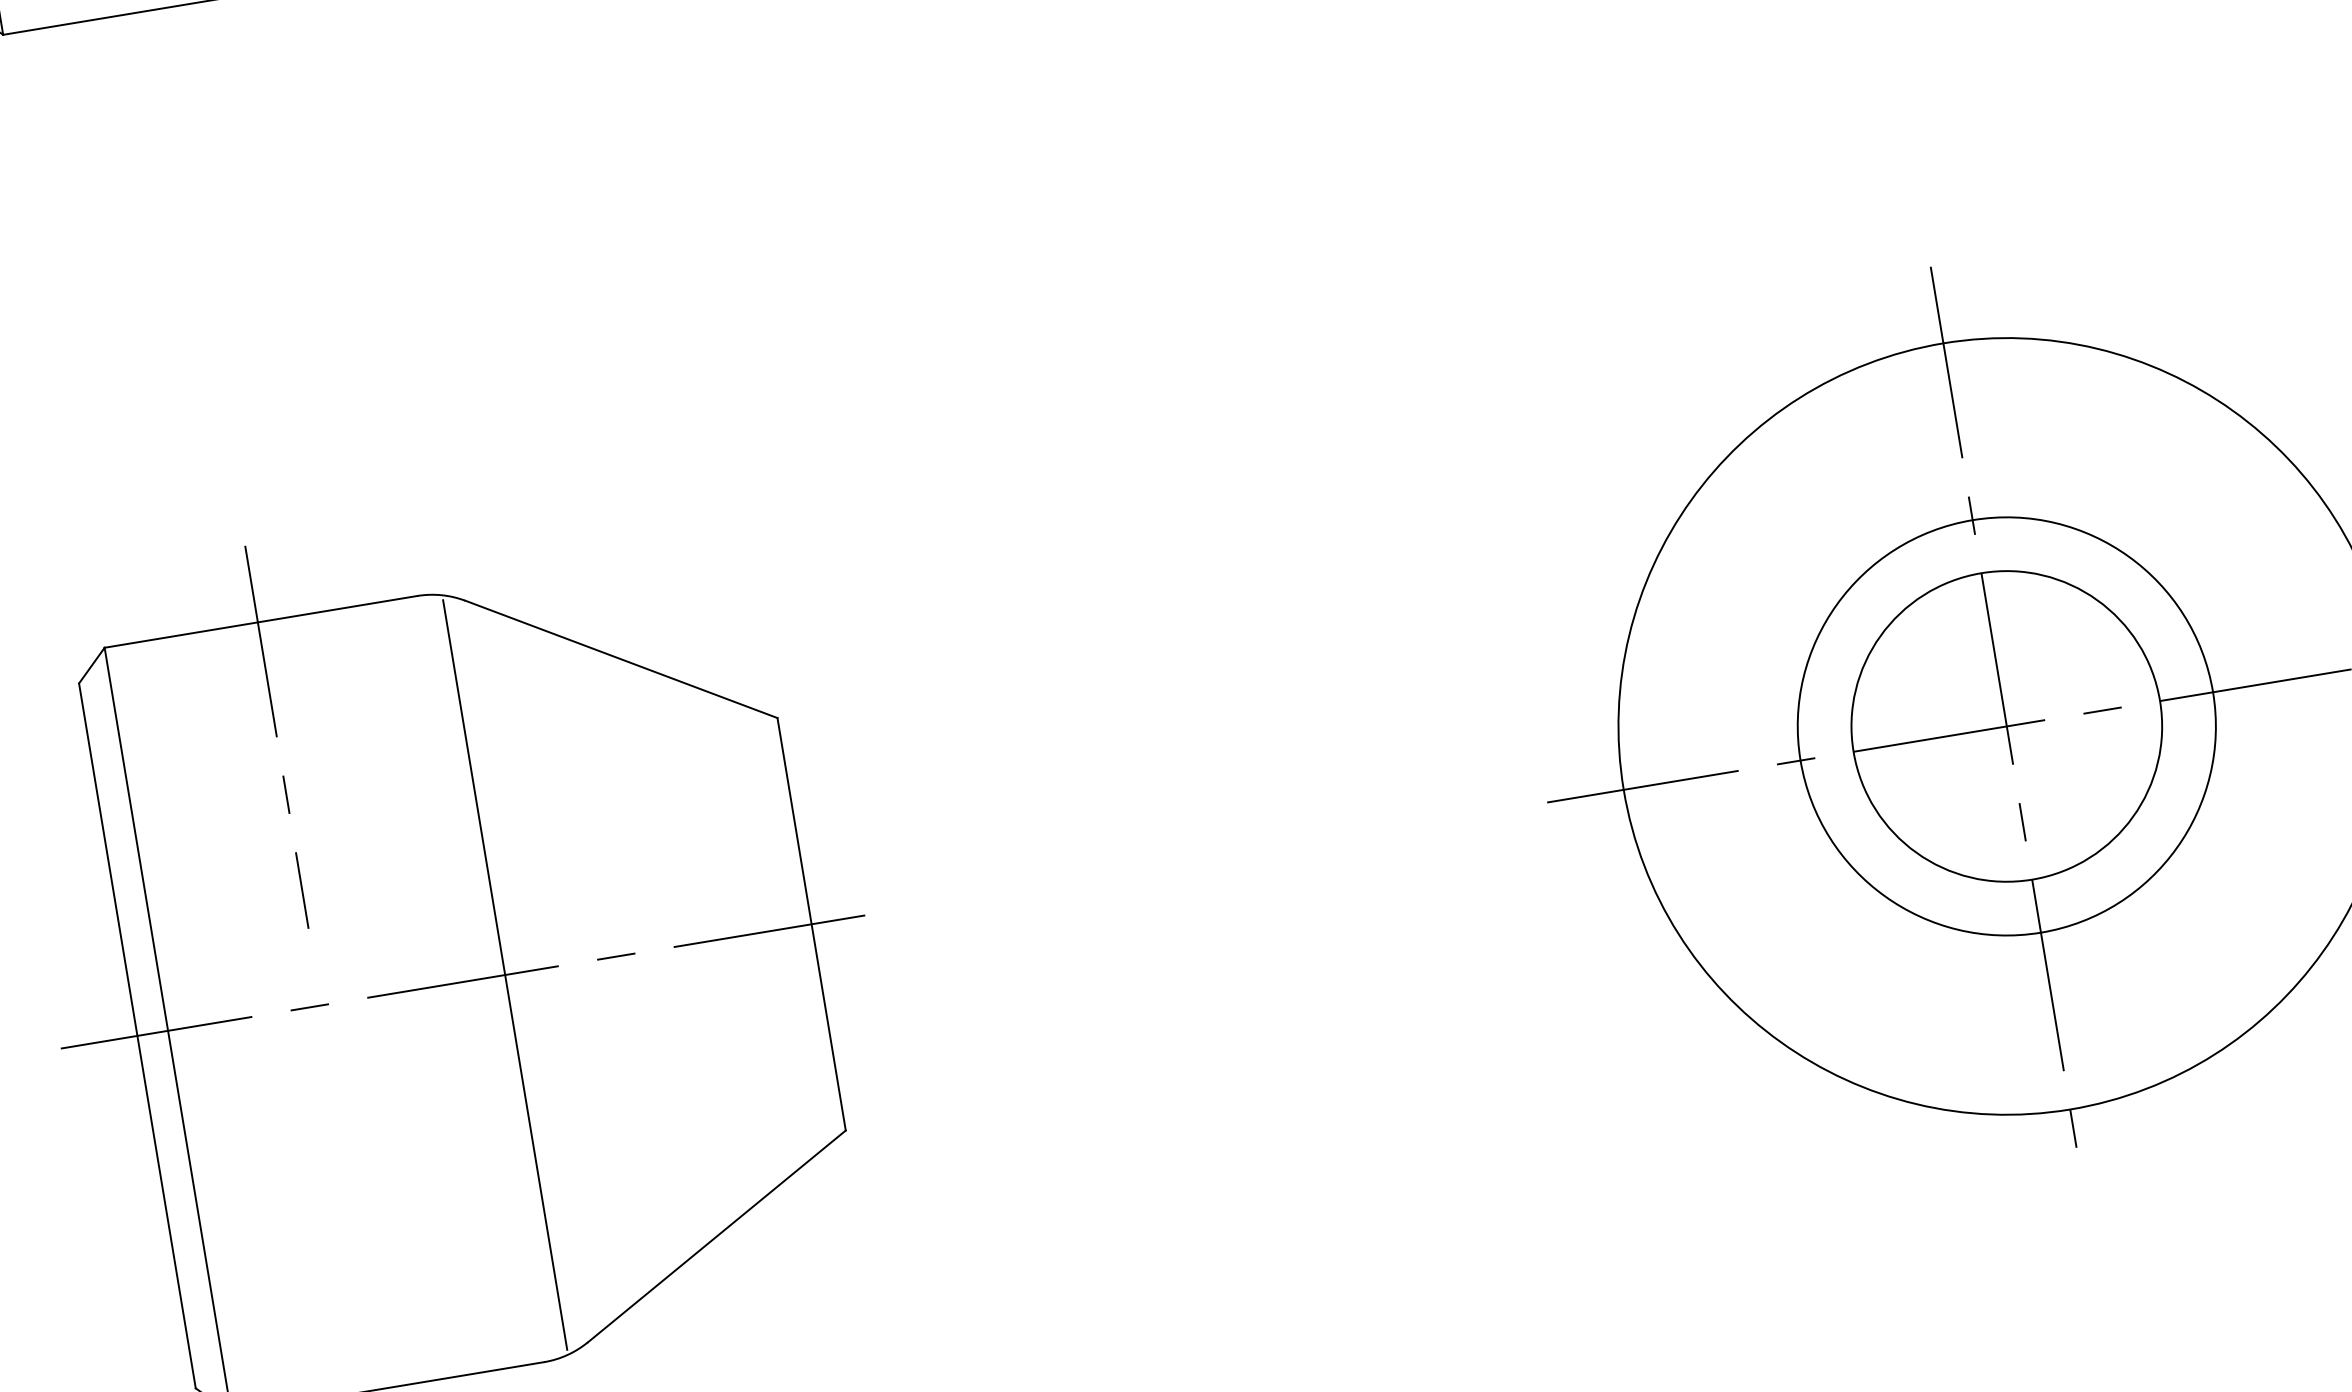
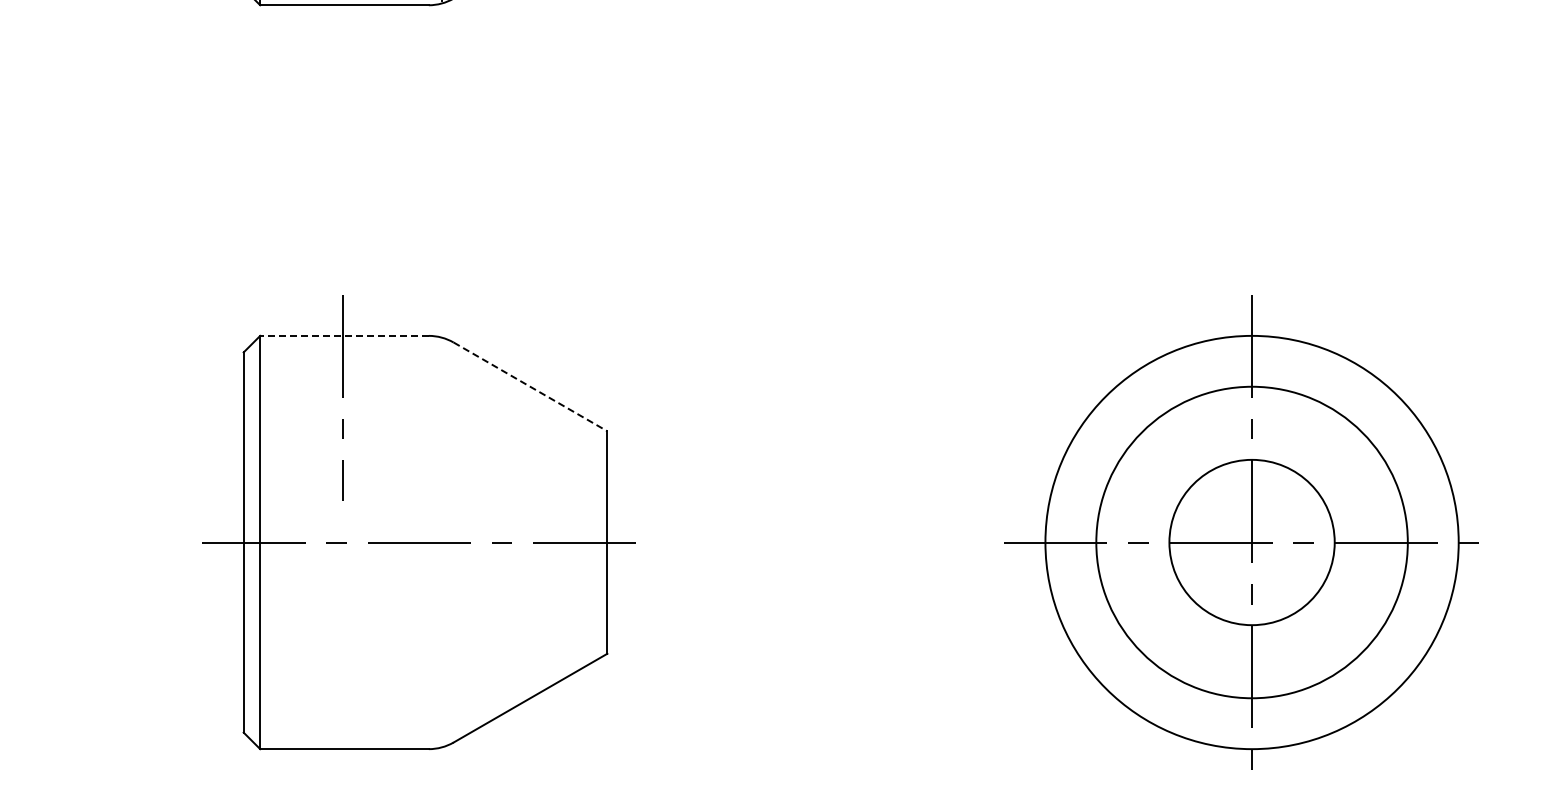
line: (260, 621) -> (344, 335), solid -> dashed
line: (621, 658) -> (530, 386), solid -> dashed
circle: (2005, 726) -> (1251, 542), size x1.4
line: (505, 974) -> (442, 542), removed

